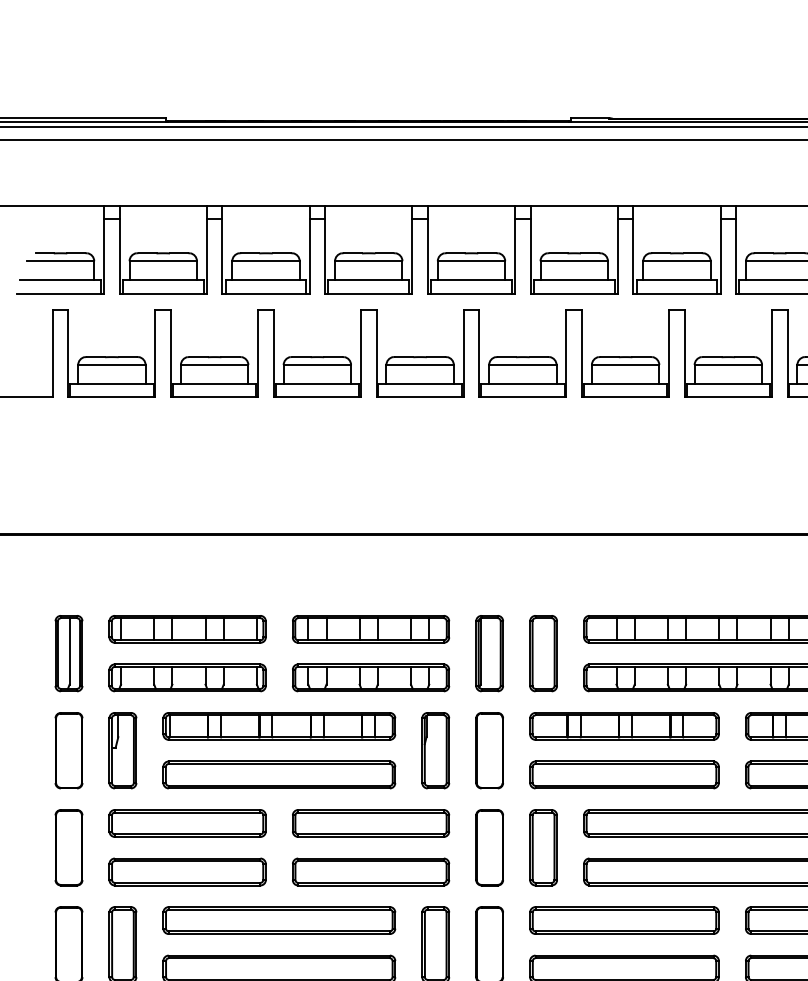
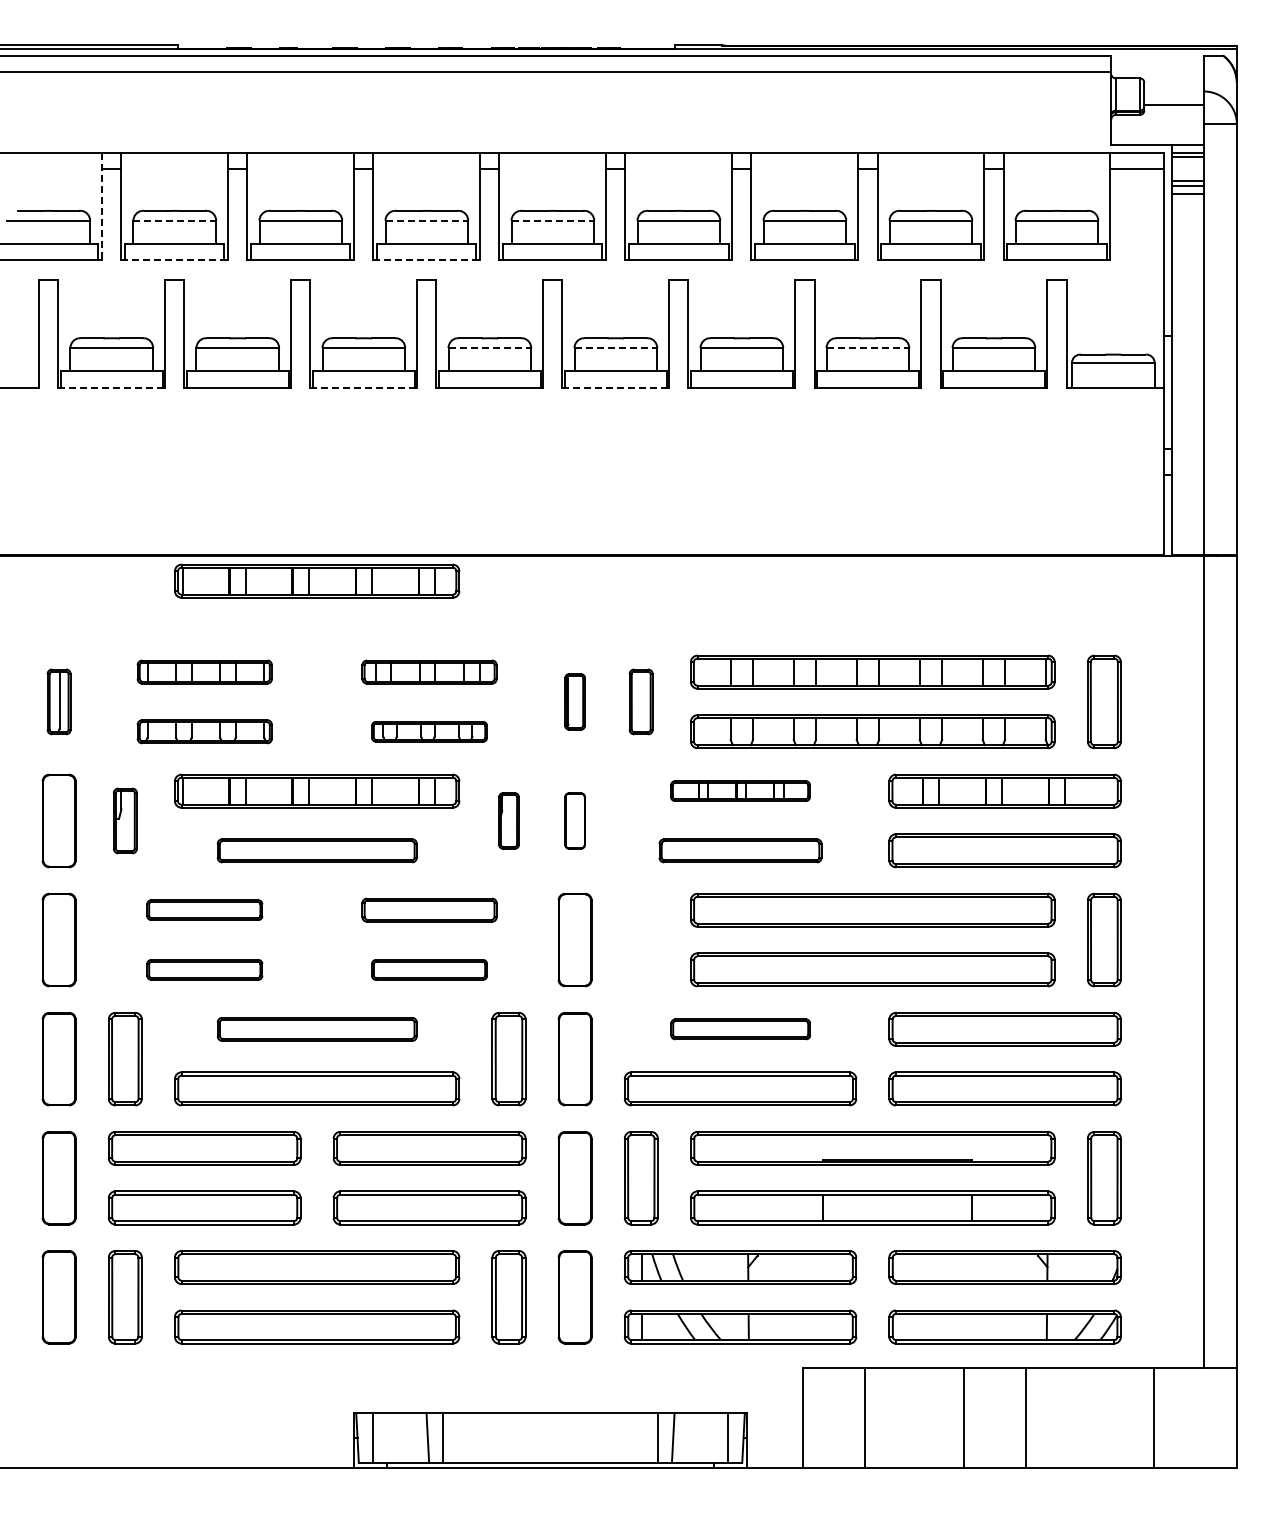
line: (104, 249) -> (102, 206), solid -> dashed
line: (163, 261) -> (175, 220), solid -> dashed
line: (369, 261) -> (427, 220), solid -> dashed
line: (472, 261) -> (553, 220), solid -> dashed
line: (163, 293) -> (175, 260), solid -> dashed
line: (369, 293) -> (427, 260), solid -> dashed
line: (420, 365) -> (490, 348), solid -> dashed
line: (523, 365) -> (616, 348), solid -> dashed
line: (728, 365) -> (868, 348), solid -> dashed
line: (112, 397) -> (112, 387), solid -> dashed
line: (317, 397) -> (364, 387), solid -> dashed
line: (523, 397) -> (616, 387), solid -> dashed
part: (279, 554) -> (317, 580), added
part: (187, 628) -> (204, 671), size x0.7
part: (370, 628) -> (429, 671), size x0.7
part: (68, 653) -> (58, 701), size x0.7
part: (489, 653) -> (574, 701), size x0.6
part: (542, 653) -> (640, 701), size x0.7
part: (187, 677) -> (204, 731), size x0.7
part: (370, 677) -> (429, 731), size x0.6
part: (624, 725) -> (740, 790), size x0.6
part: (123, 750) -> (125, 820), size x0.7
part: (435, 750) -> (508, 820), size x0.6
part: (489, 750) -> (574, 820), size x0.6
part: (279, 774) -> (317, 850), size x0.7
part: (624, 774) -> (740, 850), size x0.7
part: (187, 822) -> (204, 909), size x0.6
part: (370, 822) -> (429, 909), size x0.7
part: (542, 847) -> (640, 939), removed
part: (187, 871) -> (204, 969), size x0.6
part: (370, 871) -> (429, 969), size x0.6
part: (279, 920) -> (317, 1029), size x0.7
part: (624, 920) -> (740, 1029), size x0.6

